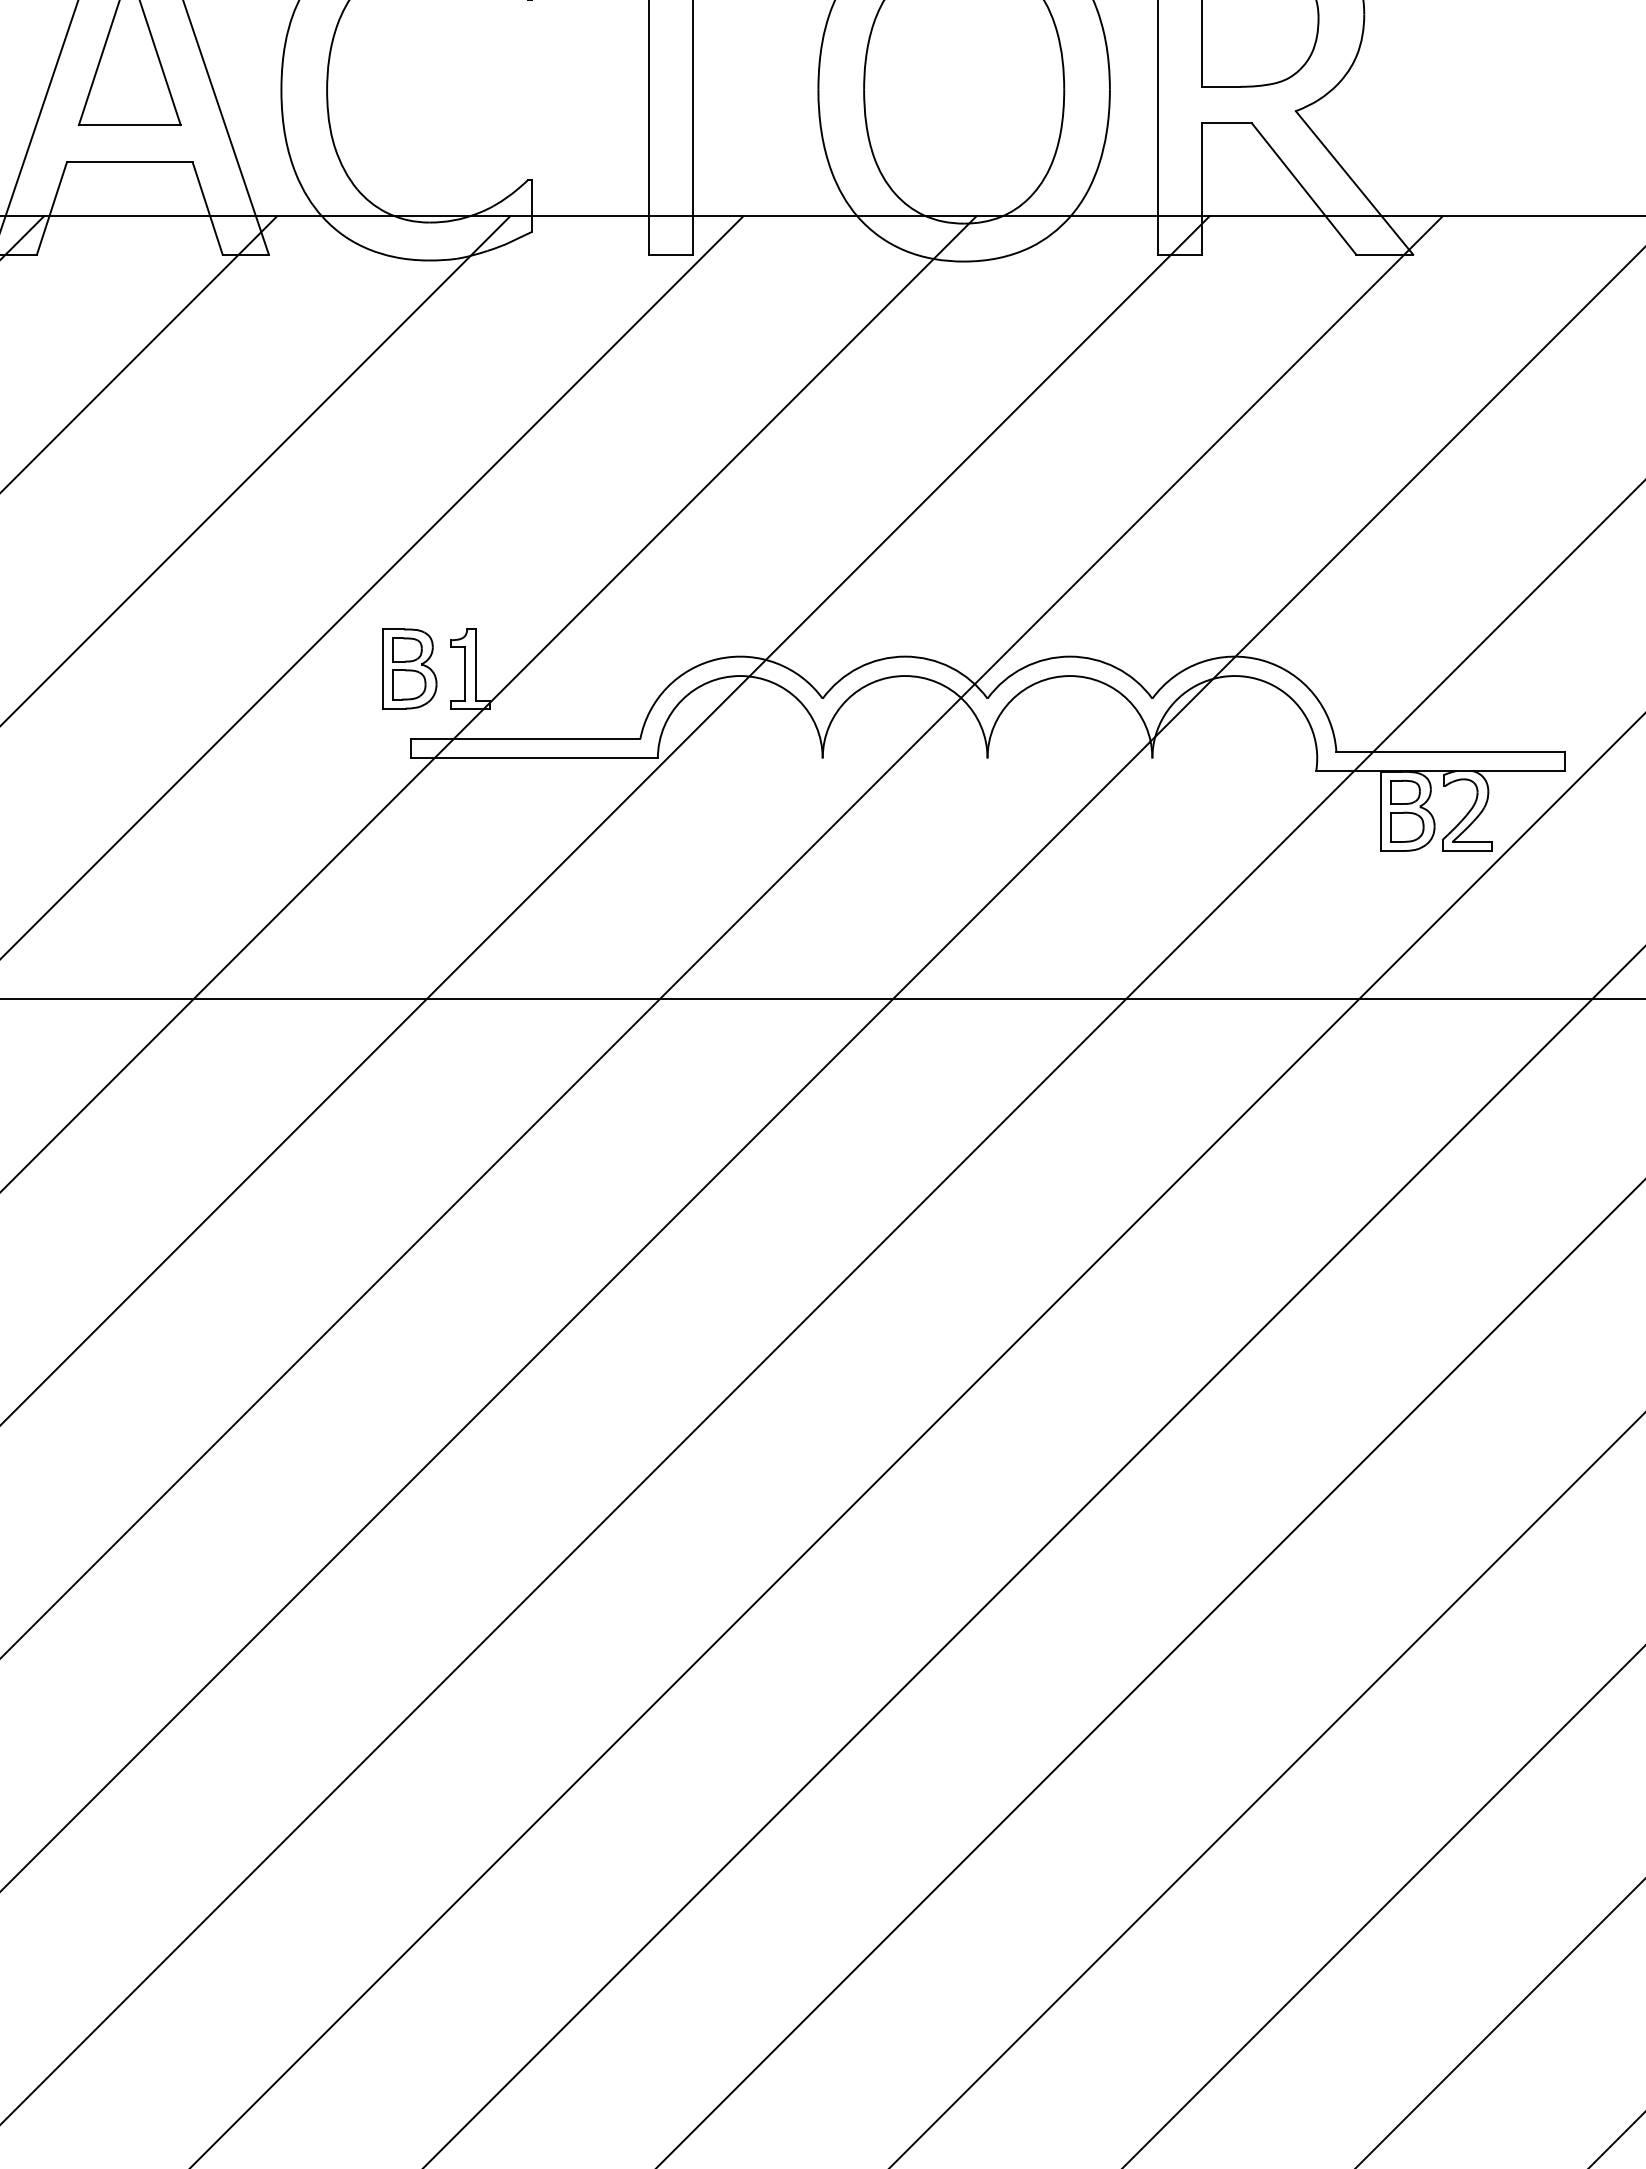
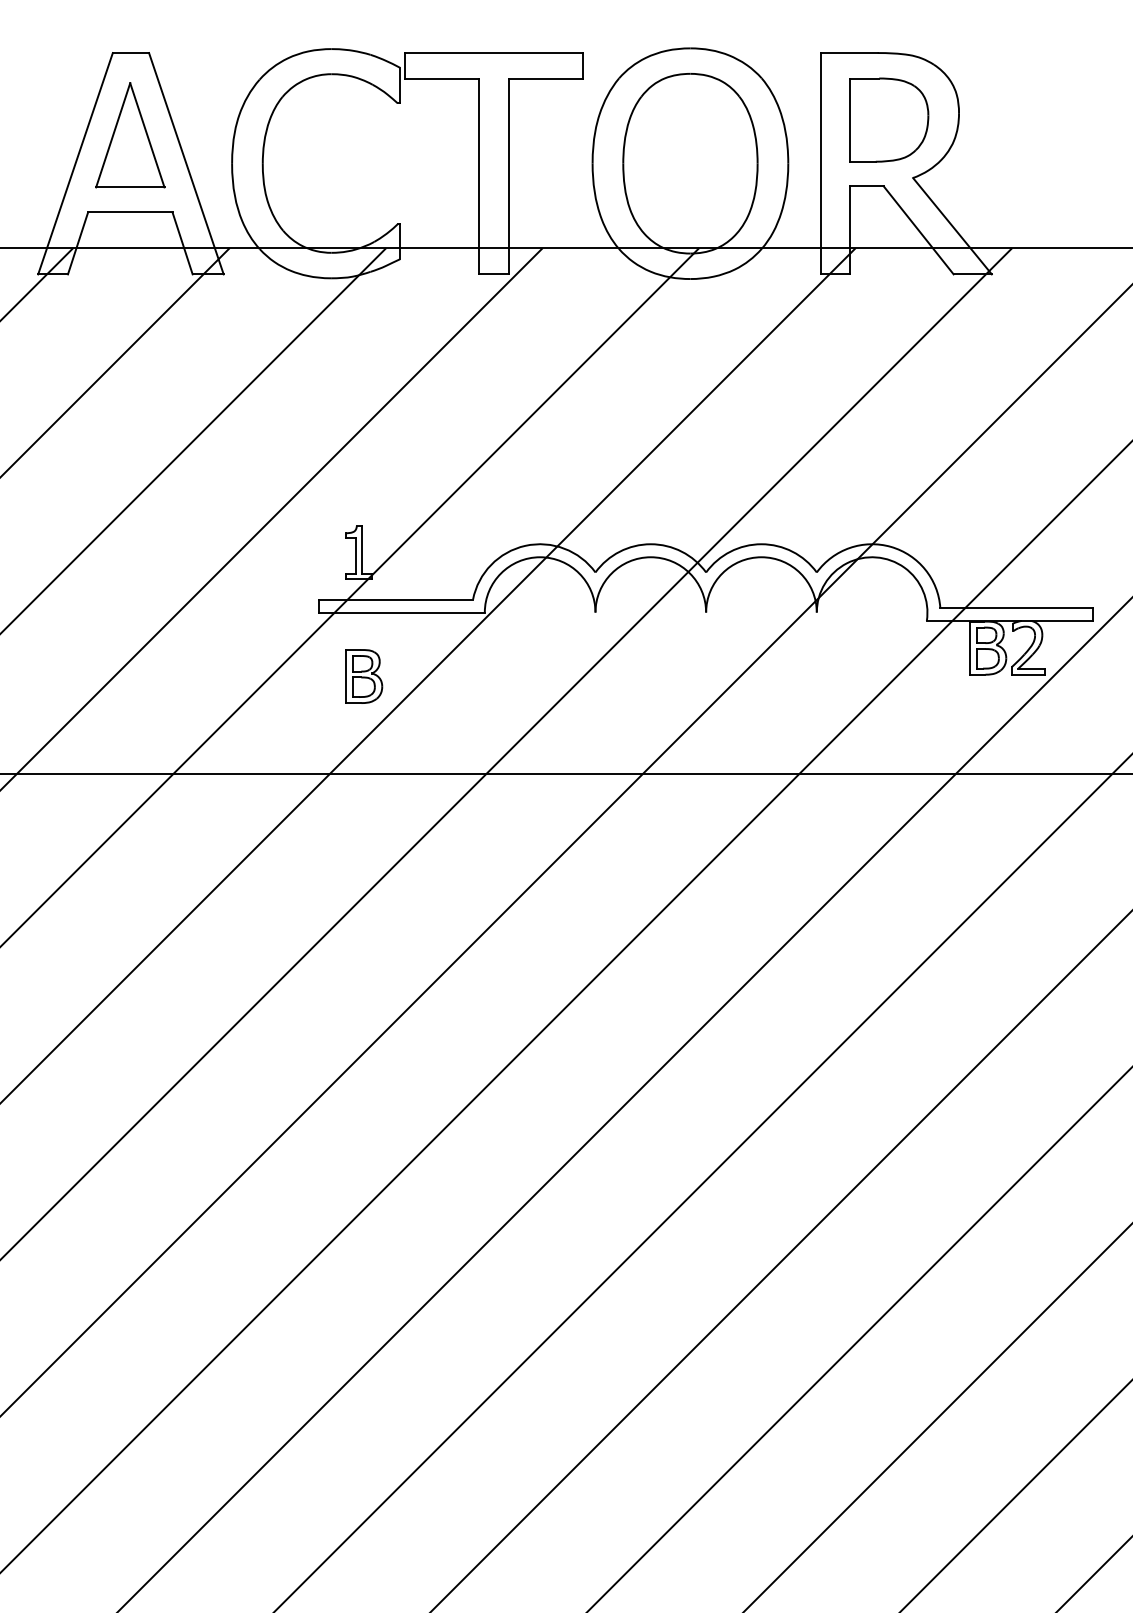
part: (410, 668) -> (364, 676), moved

